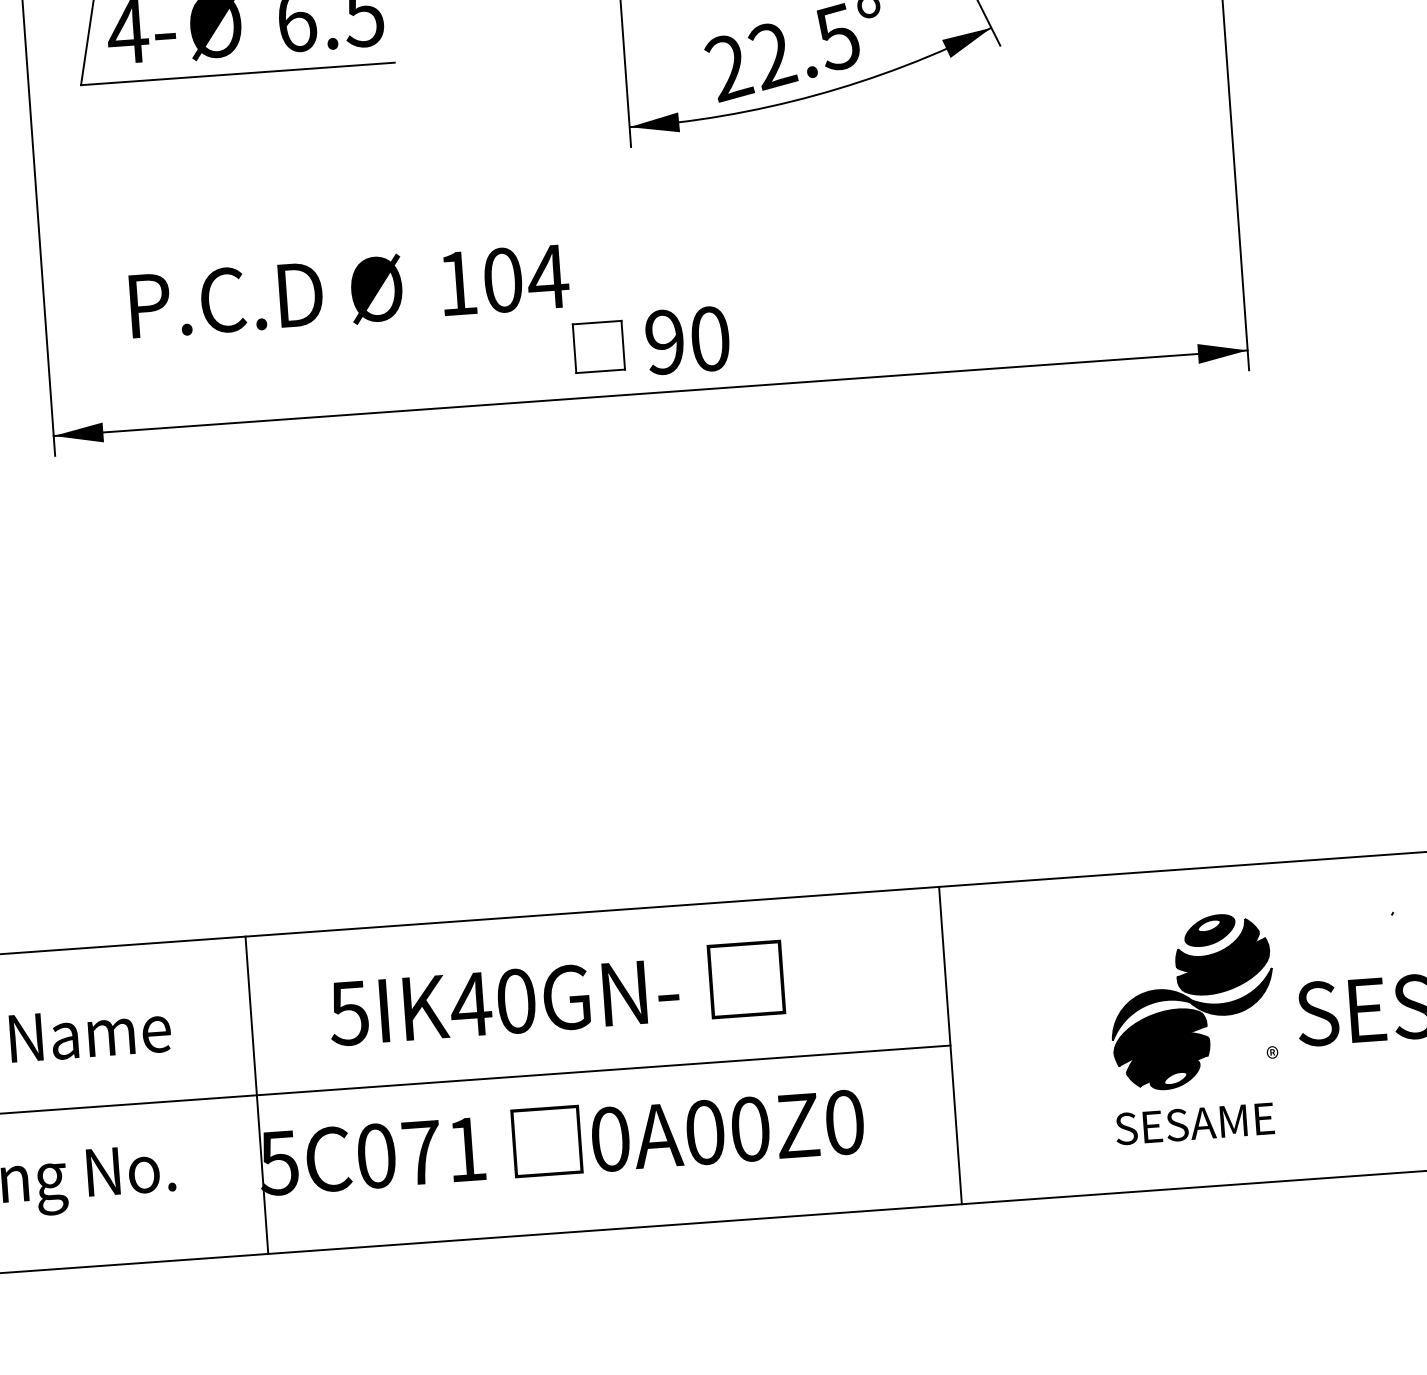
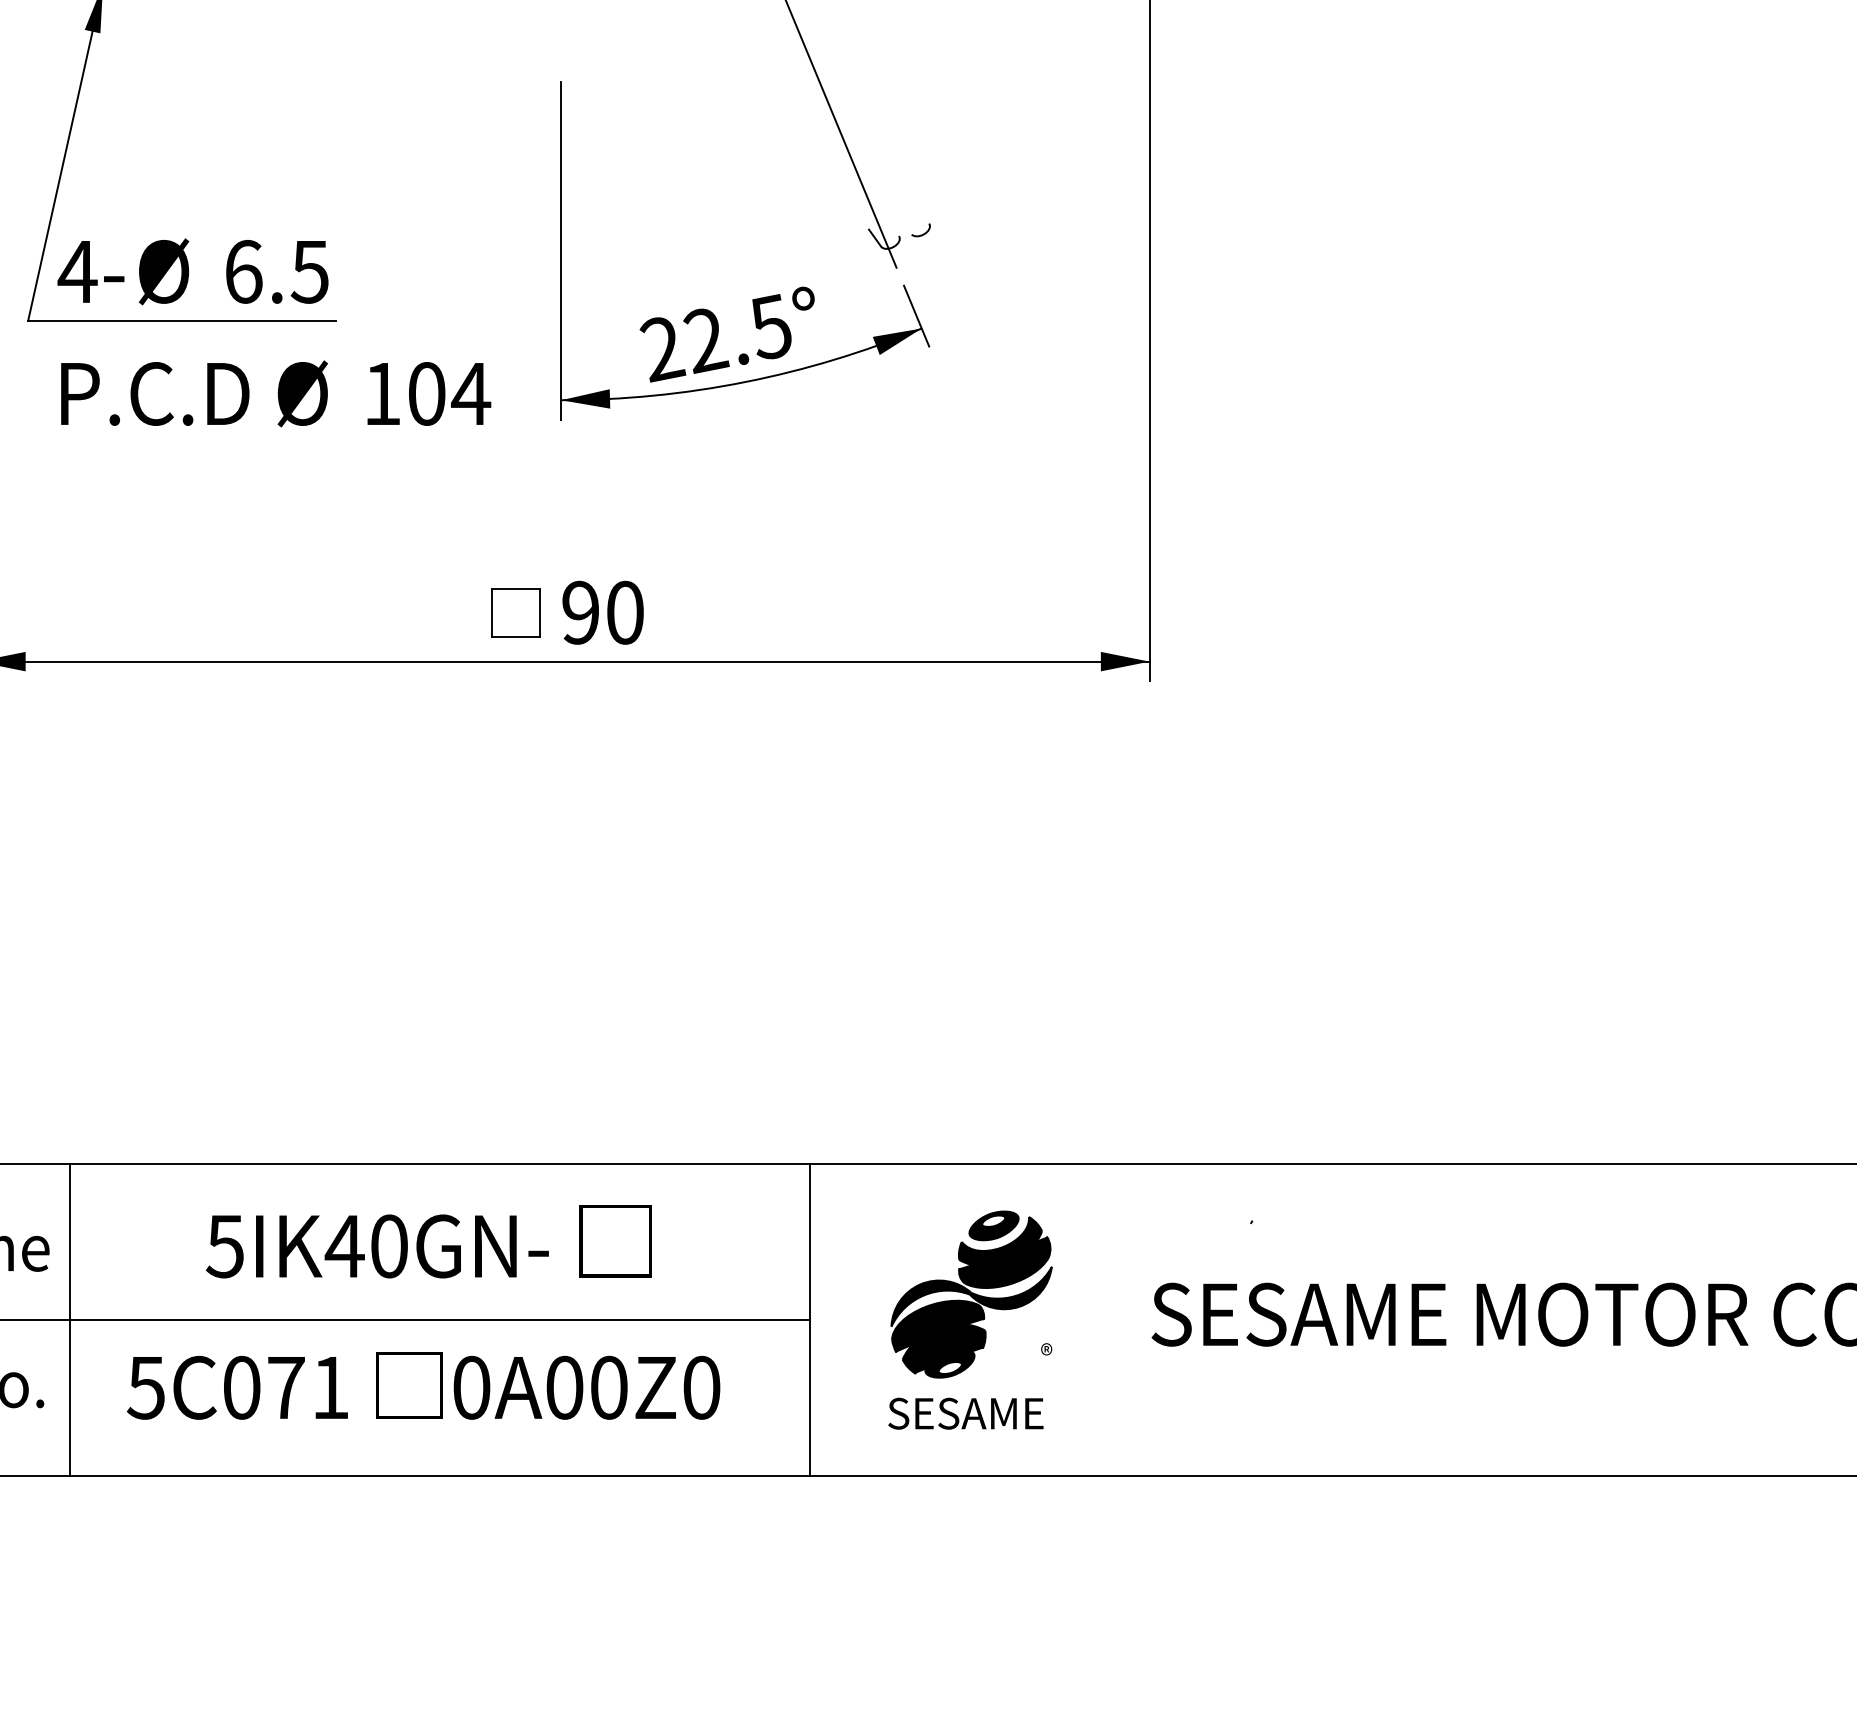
text: (349, 290) -> (276, 393), moved
part: (1192, 1027) -> (970, 1319), moved
line: (257, 1094) -> (70, 1319), moved

